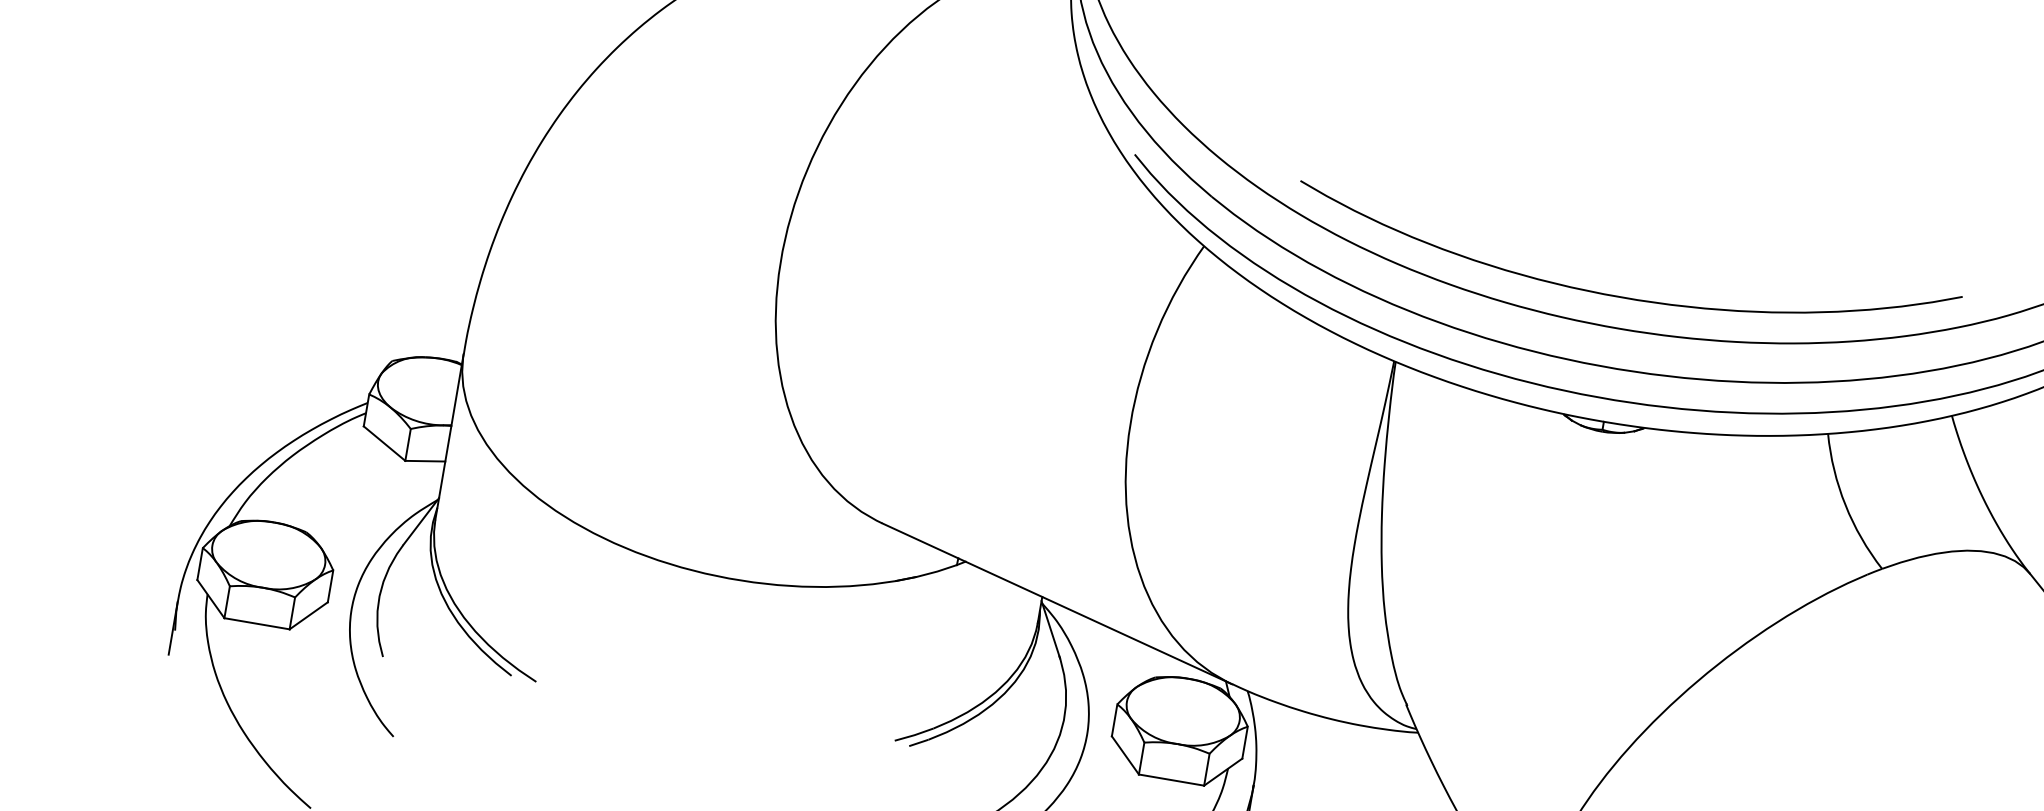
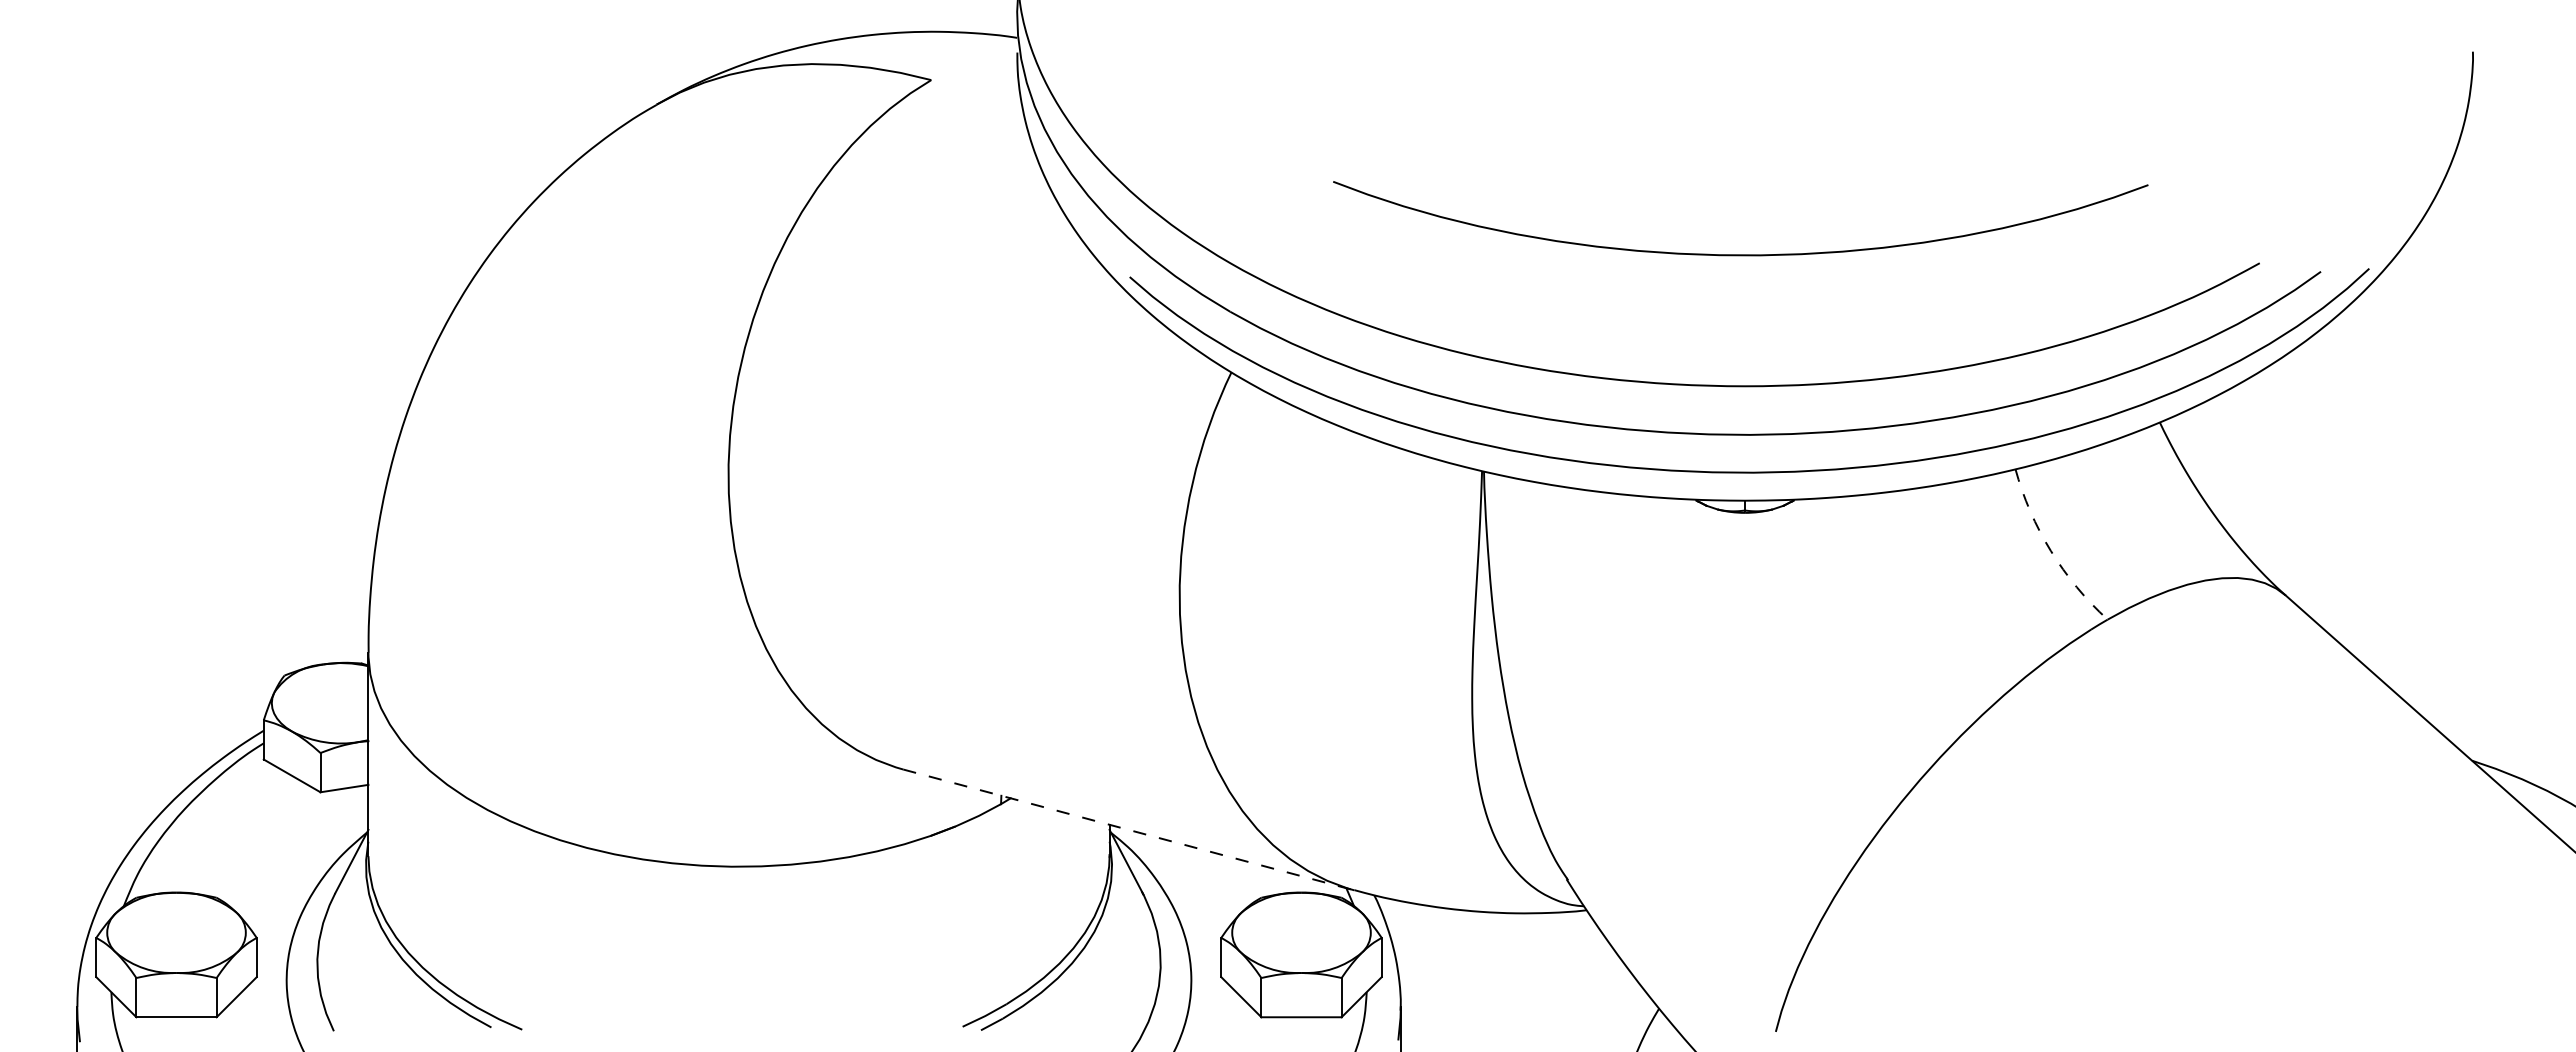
curve: (1621, 296) -> (1740, 254), moved
arc: (1845, 504) -> (2050, 550), solid -> dashed
line: (1056, 603) -> (1128, 829), solid -> dashed

